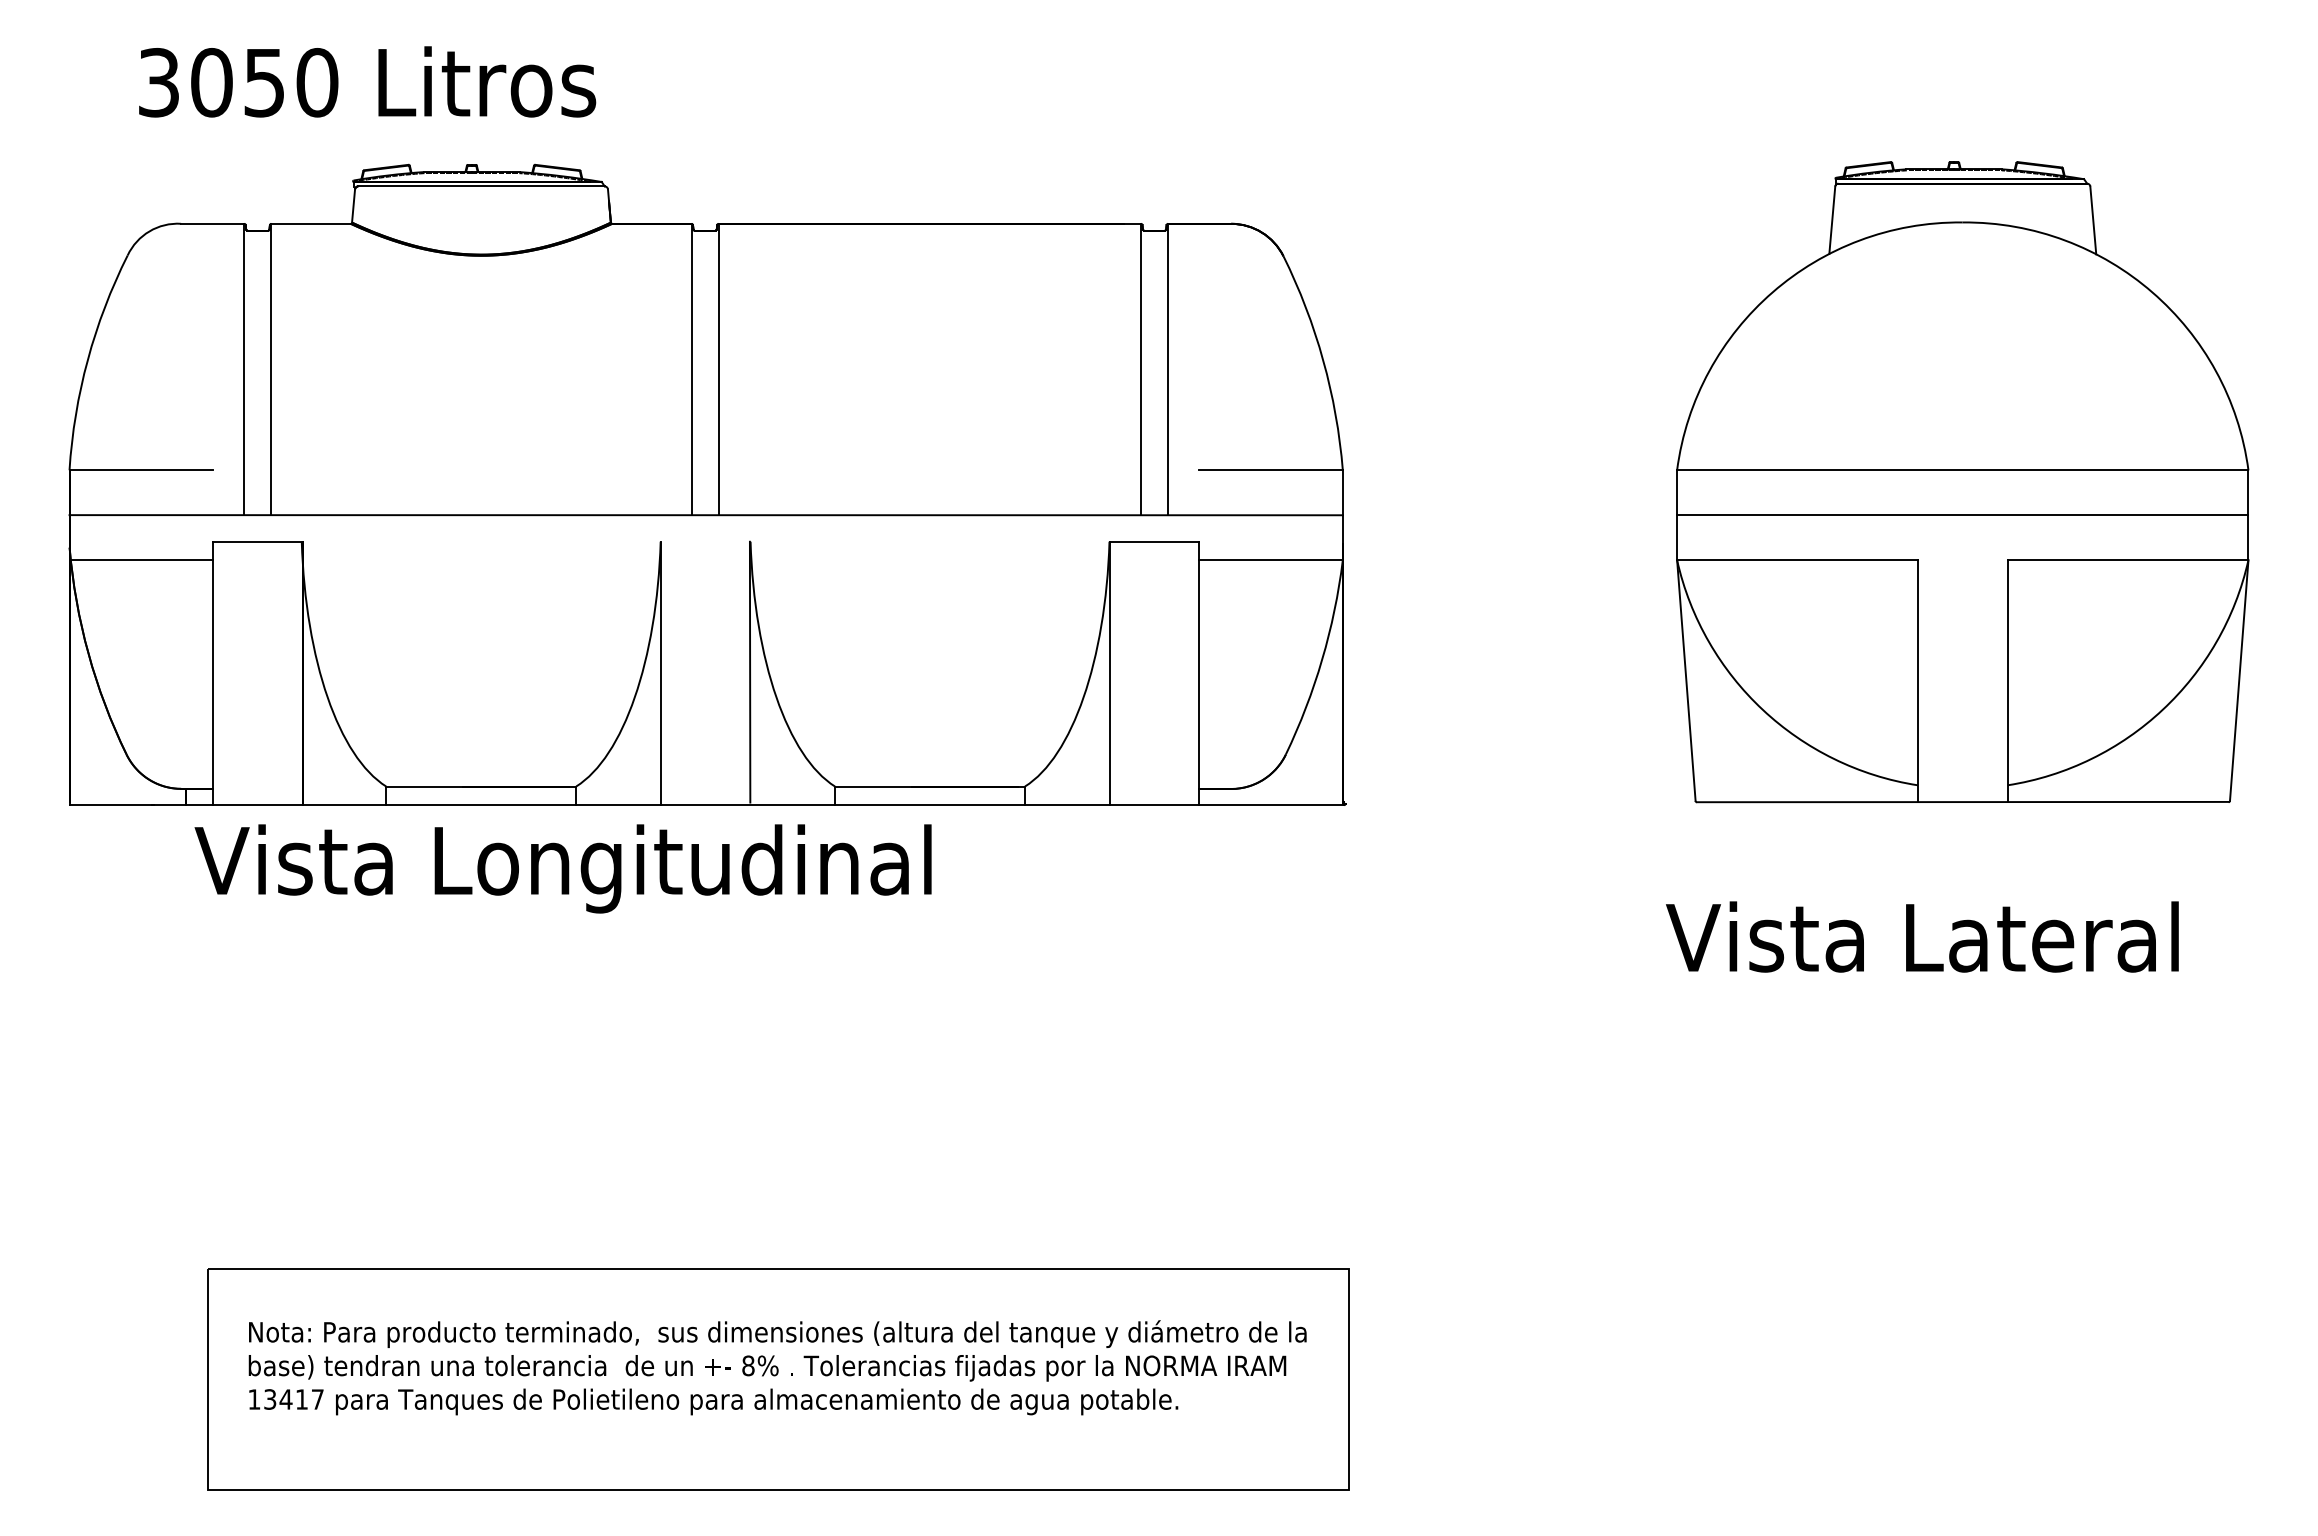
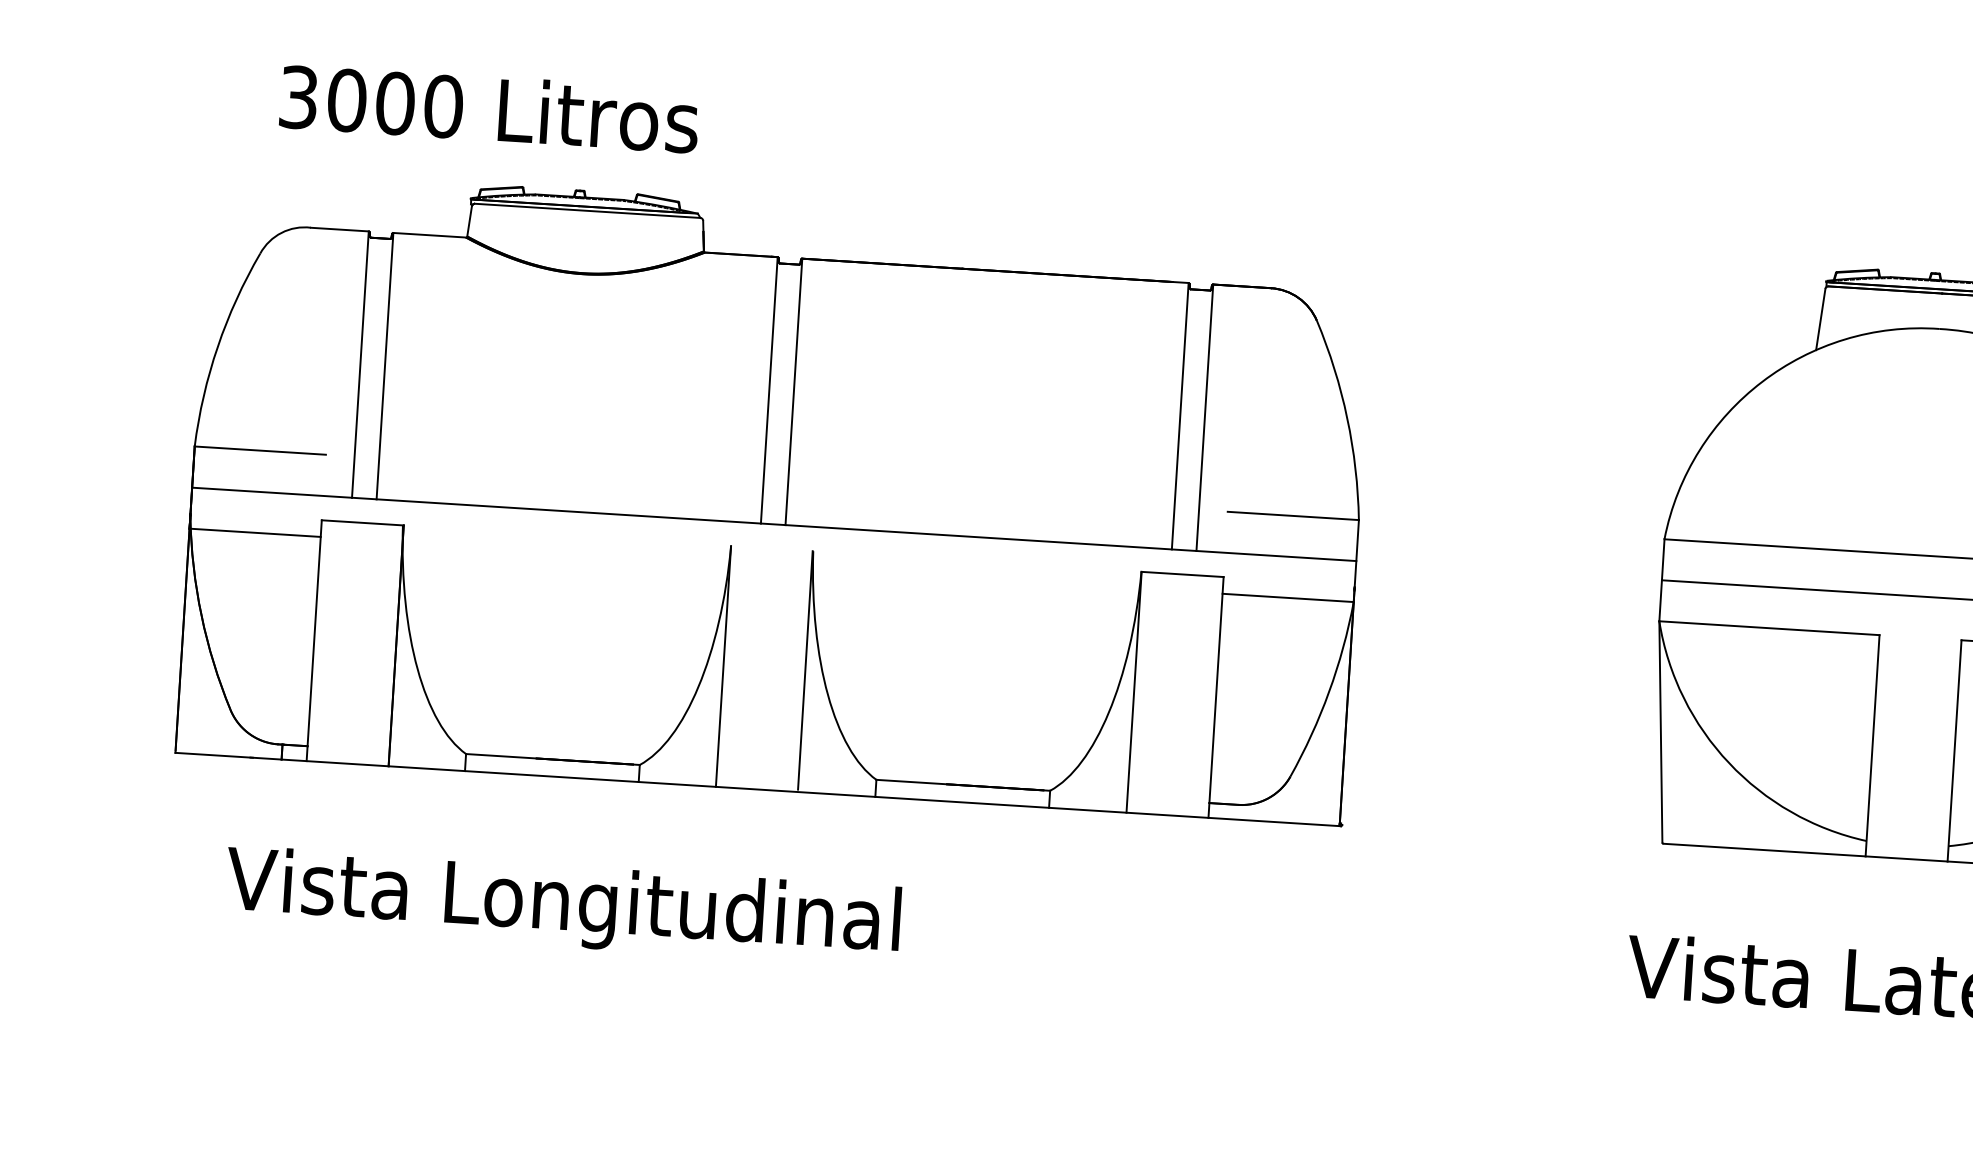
text: (264, 82) -> (395, 103), 3050 -> 3000
text: (562, 868) -> (562, 906), moved

